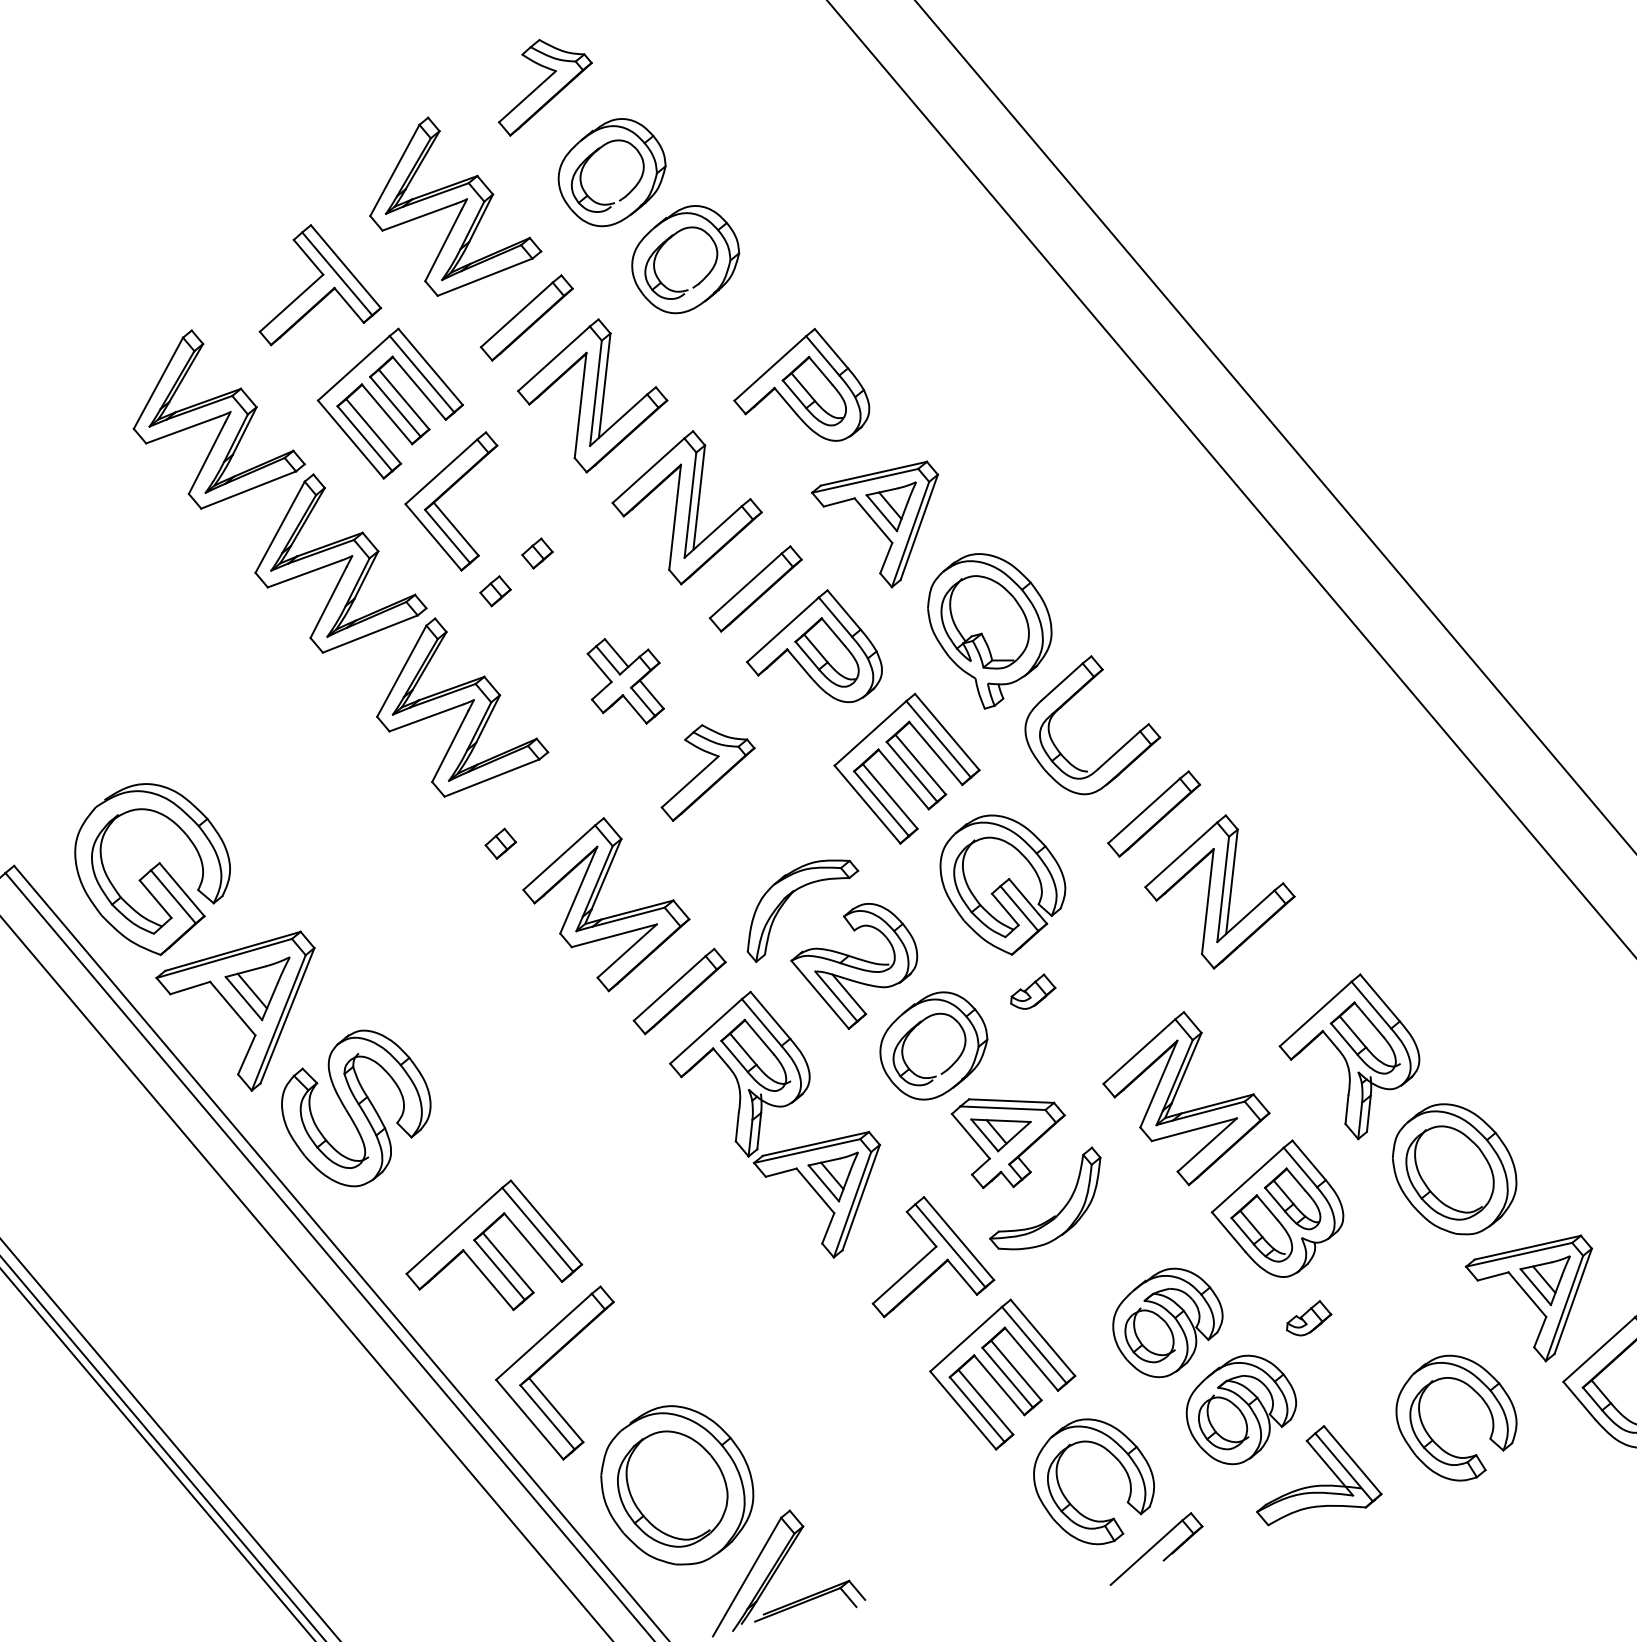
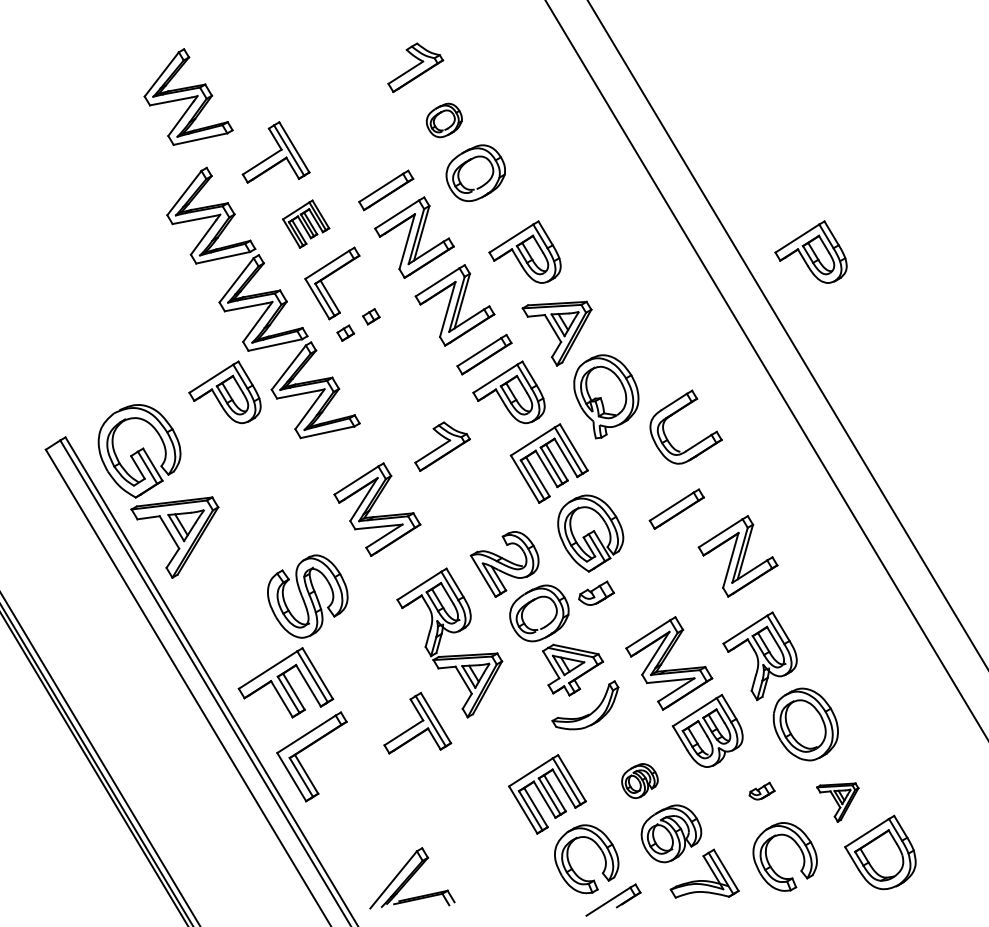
part: (612, 172) -> (444, 120), size x0.6
part: (450, 202) -> (188, 96), moved
part: (1321, 302) -> (810, 251), added
part: (389, 402) -> (305, 223), size x0.6
part: (624, 681) -> (406, 392), removed
part: (1069, 702) -> (676, 413), moved
part: (291, 736) -> (224, 392), added
part: (500, 842) -> (326, 467), removed
part: (1218, 892) -> (737, 556), moved
part: (789, 898) -> (475, 522), removed
part: (679, 992) -> (408, 562), removed
part: (1032, 992) -> (596, 593), size x1.4
part: (356, 1108) -> (307, 596), moved
part: (926, 1252) -> (417, 722), moved
part: (1535, 1302) -> (837, 802), size x0.6
part: (1307, 1317) -> (761, 790), moved
part: (1167, 1321) -> (639, 780), size x0.6
part: (677, 1486) -> (364, 825), removed

